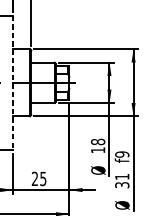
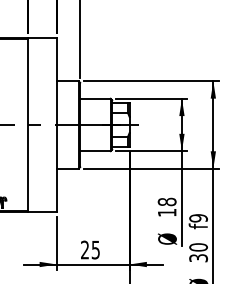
line: (13, 83) -> (56, 125), dashed -> solid
text: (122, 176) -> (198, 247), 31 -> 30

